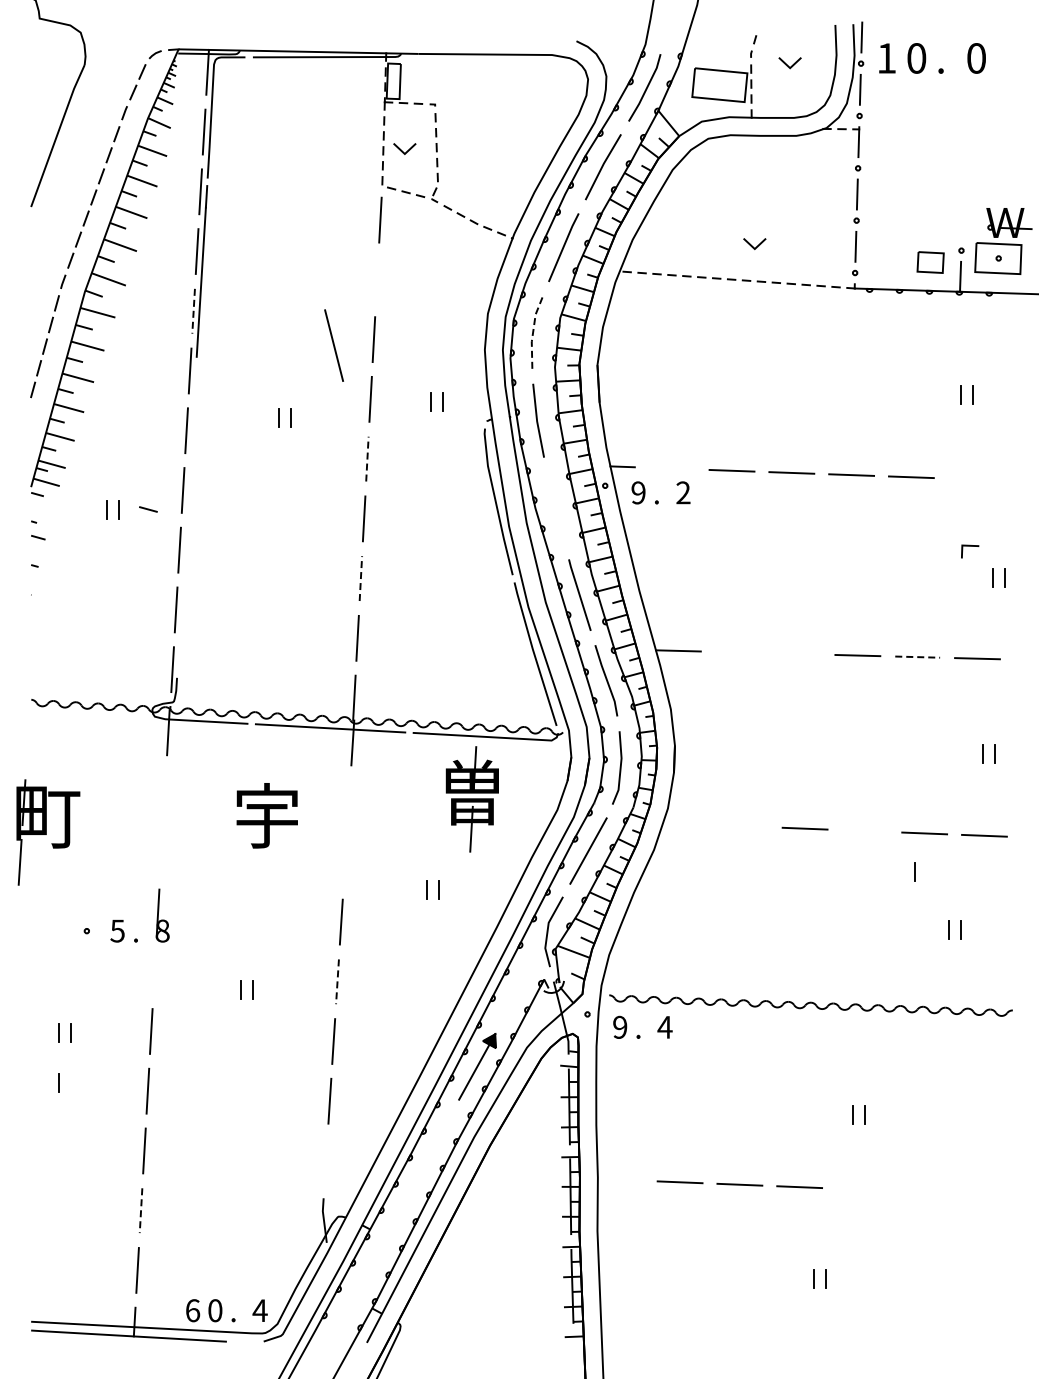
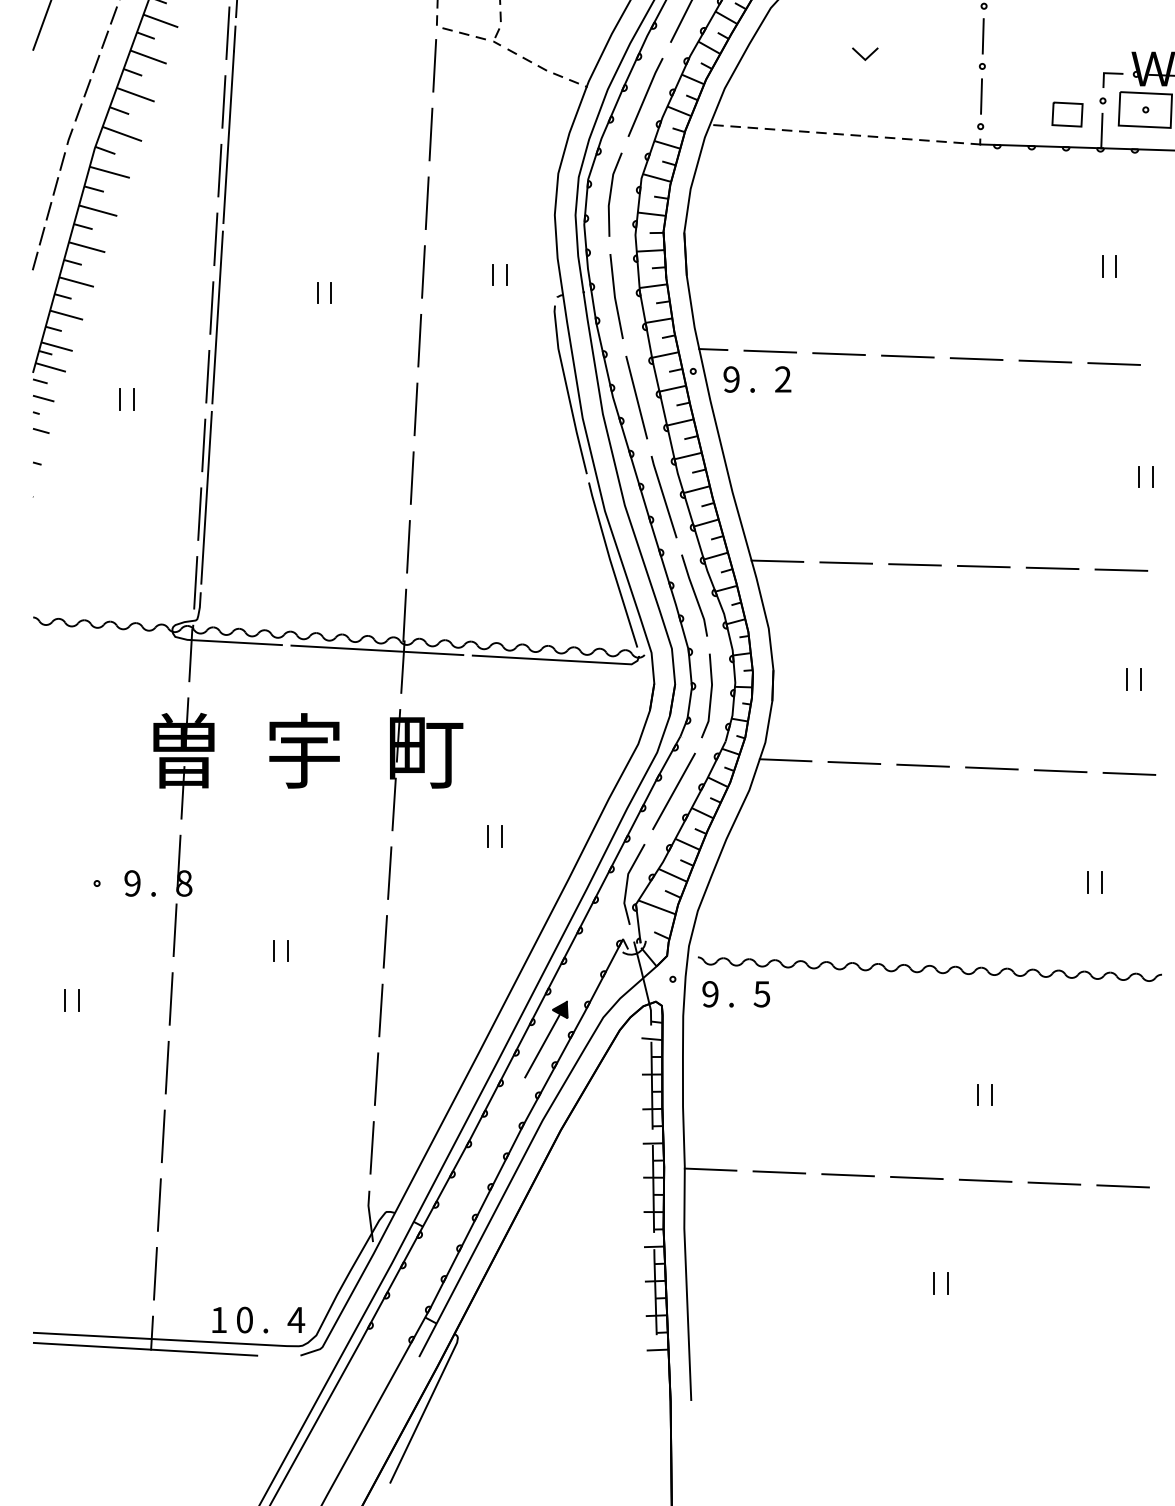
line: (752, 245) -> (862, 55), moved
line: (376, 279) -> (430, 134), added
line: (193, 311) -> (219, 170), dashed -> solid
line: (533, 331) -> (610, 193), dashed -> solid
line: (333, 345) -> (636, 397), moved
line: (191, 438) -> (217, 316), added
line: (367, 458) -> (419, 339), dashed -> solid
line: (671, 468) -> (769, 351), added
line: (970, 479) -> (1113, 364), added
line: (148, 509) -> (43, 398), moved
line: (970, 546) -> (1113, 74), moved
line: (360, 578) -> (411, 477), dashed -> solid
line: (181, 595) -> (205, 497), added
line: (737, 652) -> (845, 563), added
line: (797, 653) -> (914, 564), added
line: (918, 657) -> (1053, 568), dashed -> solid
part: (471, 799) -> (182, 758), moved
line: (685, 823) -> (785, 759), added
line: (744, 826) -> (853, 763), added
line: (864, 830) -> (991, 767), added
part: (48, 832) -> (426, 770), moved
line: (914, 871) -> (1048, 814), removed
text: (117, 930) -> (132, 882), 5 -> 9
line: (154, 971) -> (174, 929), added
line: (337, 982) -> (385, 942), dashed -> solid
text: (664, 1027) -> (761, 994), 4 -> 5
line: (58, 1082) -> (64, 1057), removed
line: (325, 1160) -> (371, 1147), added
line: (619, 1179) -> (709, 1169), added
line: (859, 1189) -> (985, 1180), added
line: (918, 1191) -> (1053, 1182), added
line: (978, 1194) -> (1122, 1186), added
line: (141, 1211) -> (159, 1205), dashed -> solid
text: (193, 1310) -> (219, 1319), 6 -> 1

